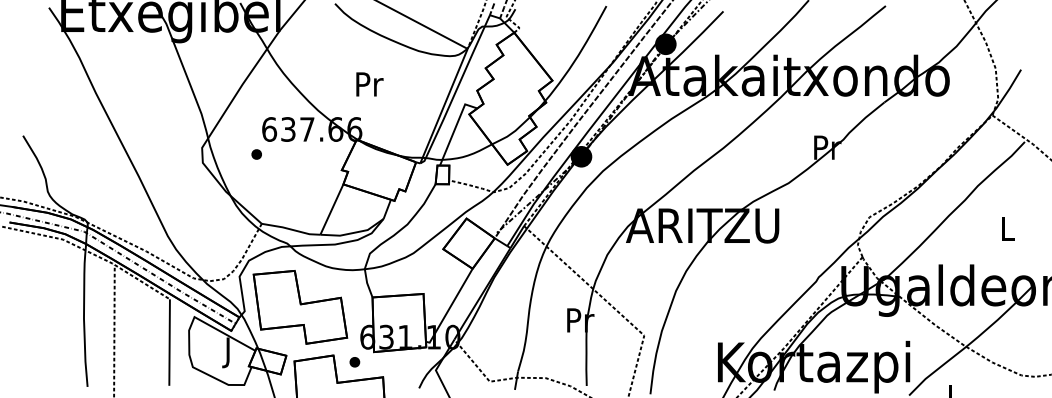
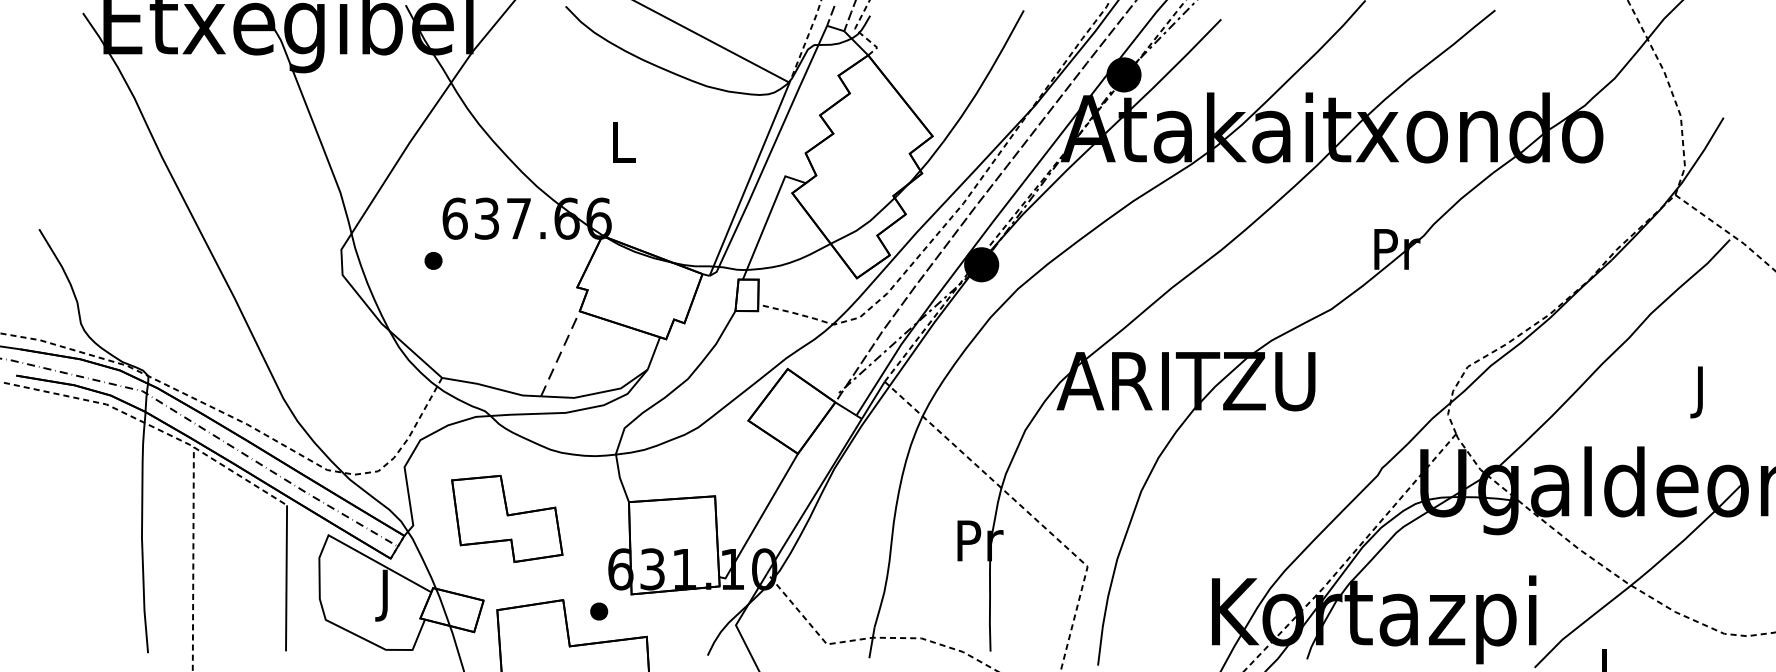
text: (369, 84) -> (623, 142), Pr -> L
line: (331, 209) -> (559, 353), solid -> dashed
text: (1007, 232) -> (1700, 392), L -> J
part: (300, 307) -> (507, 519), size x0.7

